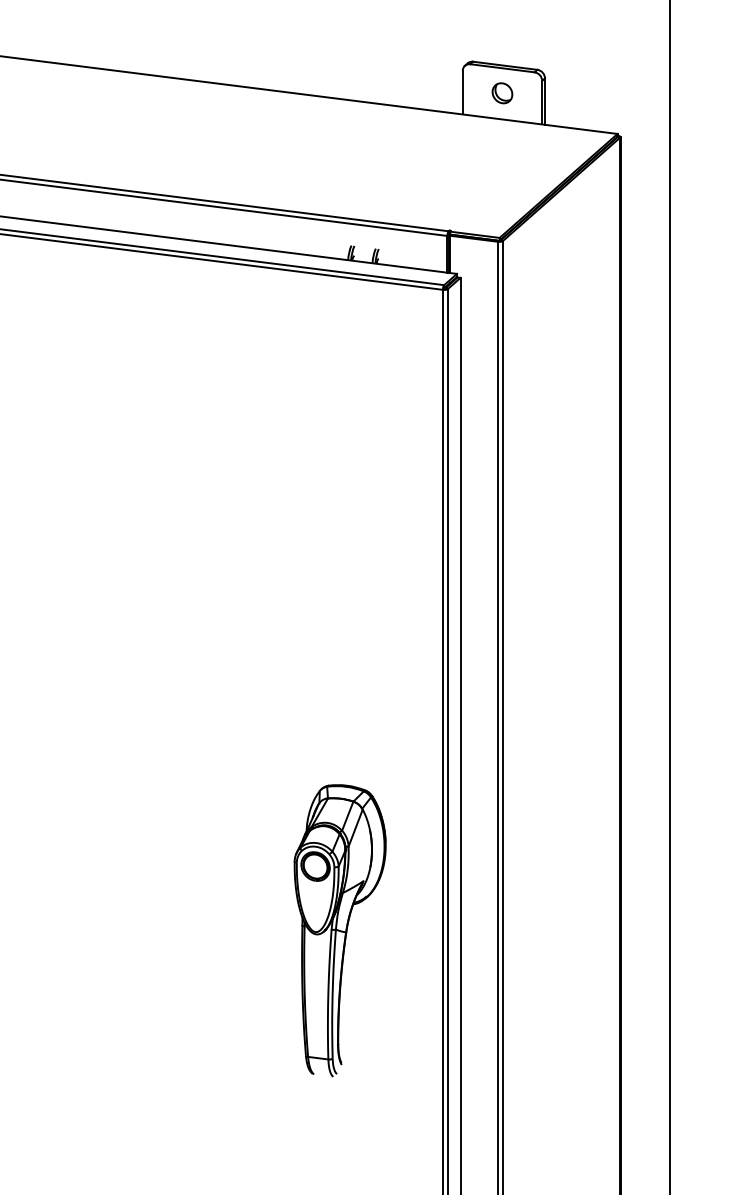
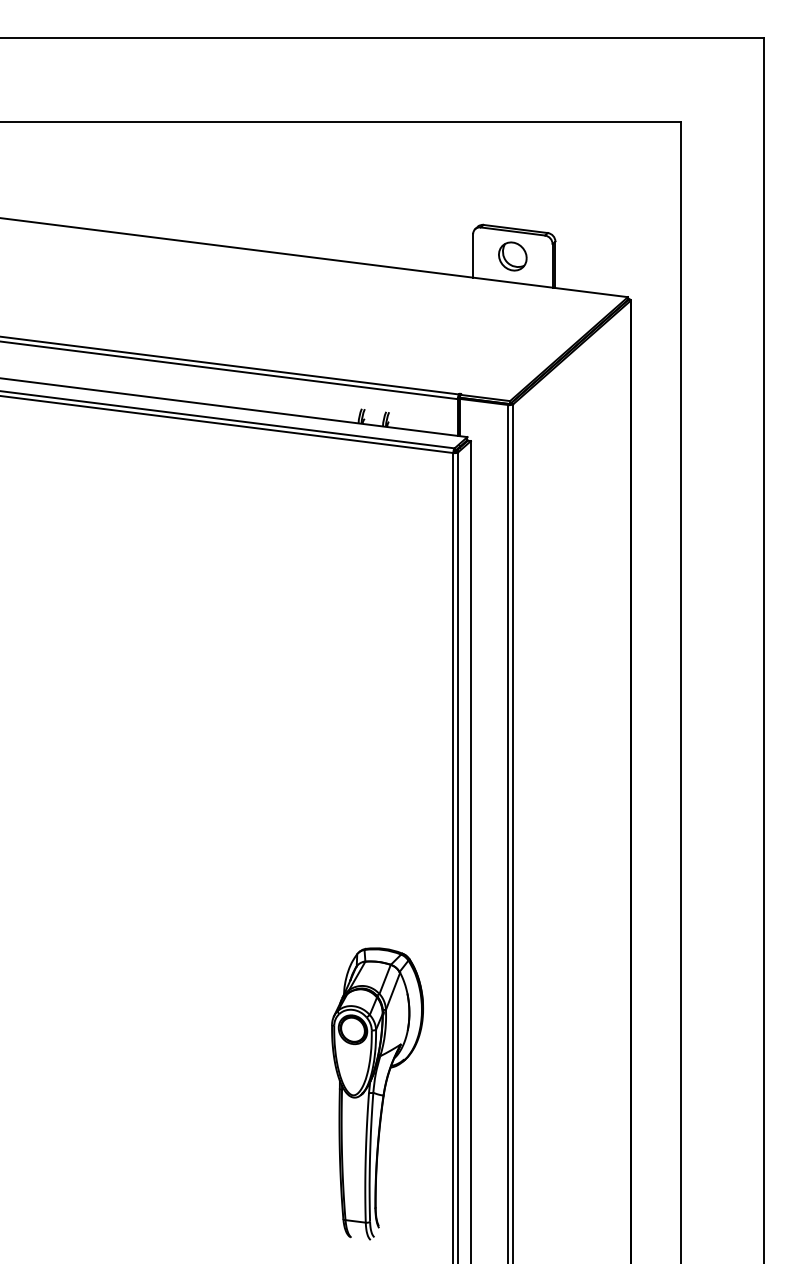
part: (502, 93) -> (512, 256), size x1.4
part: (340, 930) -> (377, 1093), moved

